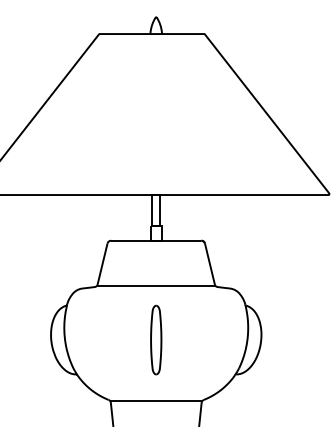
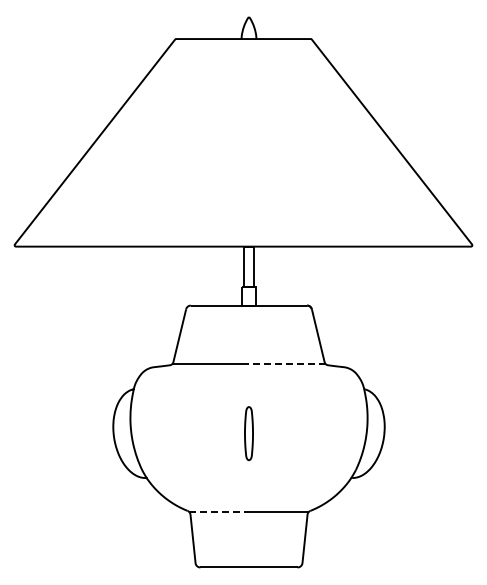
line: (186, 286) -> (287, 364), solid -> dashed
part: (155, 339) -> (248, 433), size x0.6
line: (133, 401) -> (219, 512), solid -> dashed

